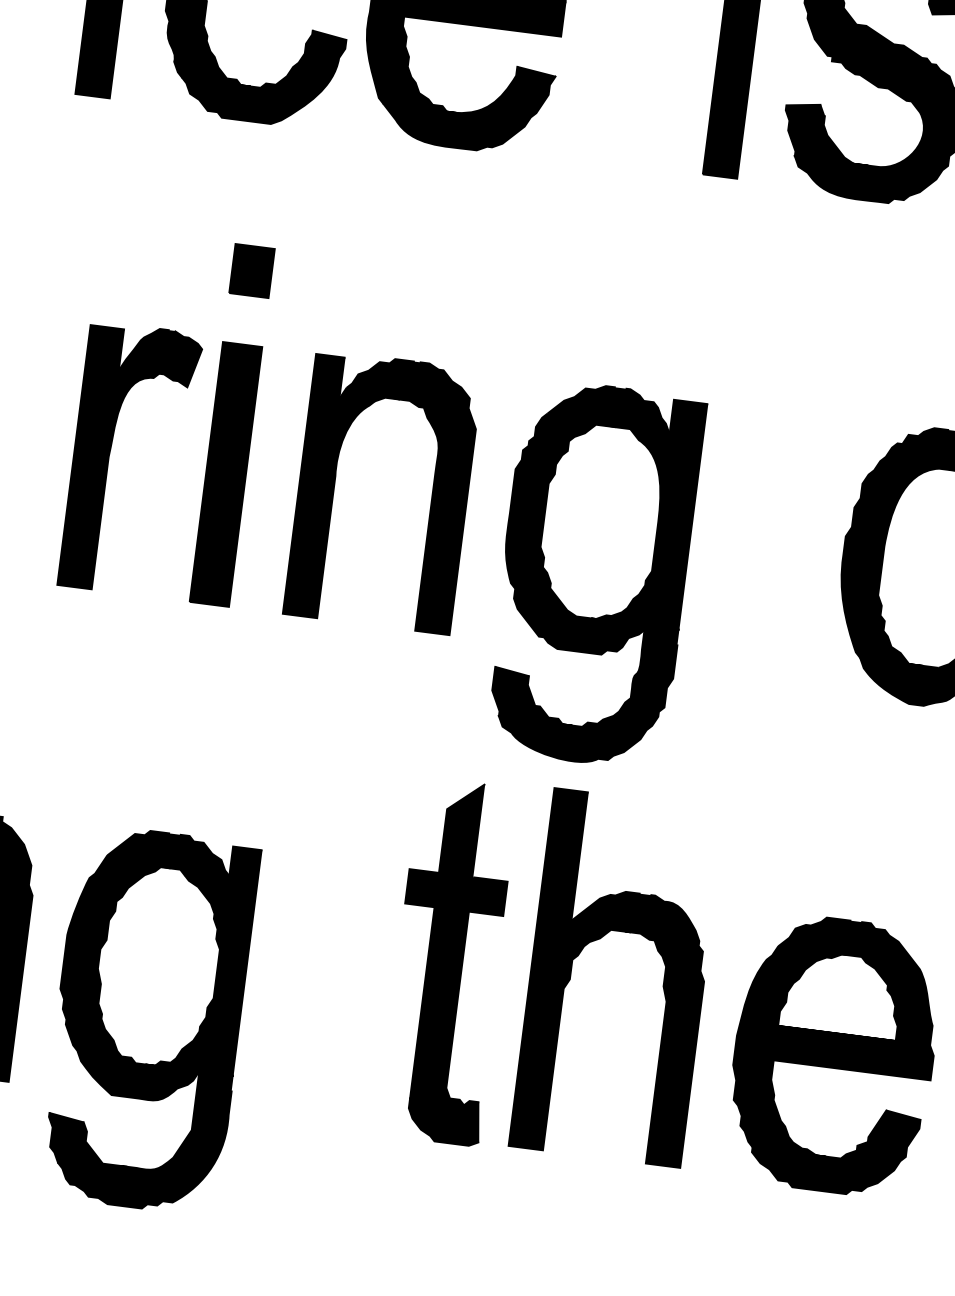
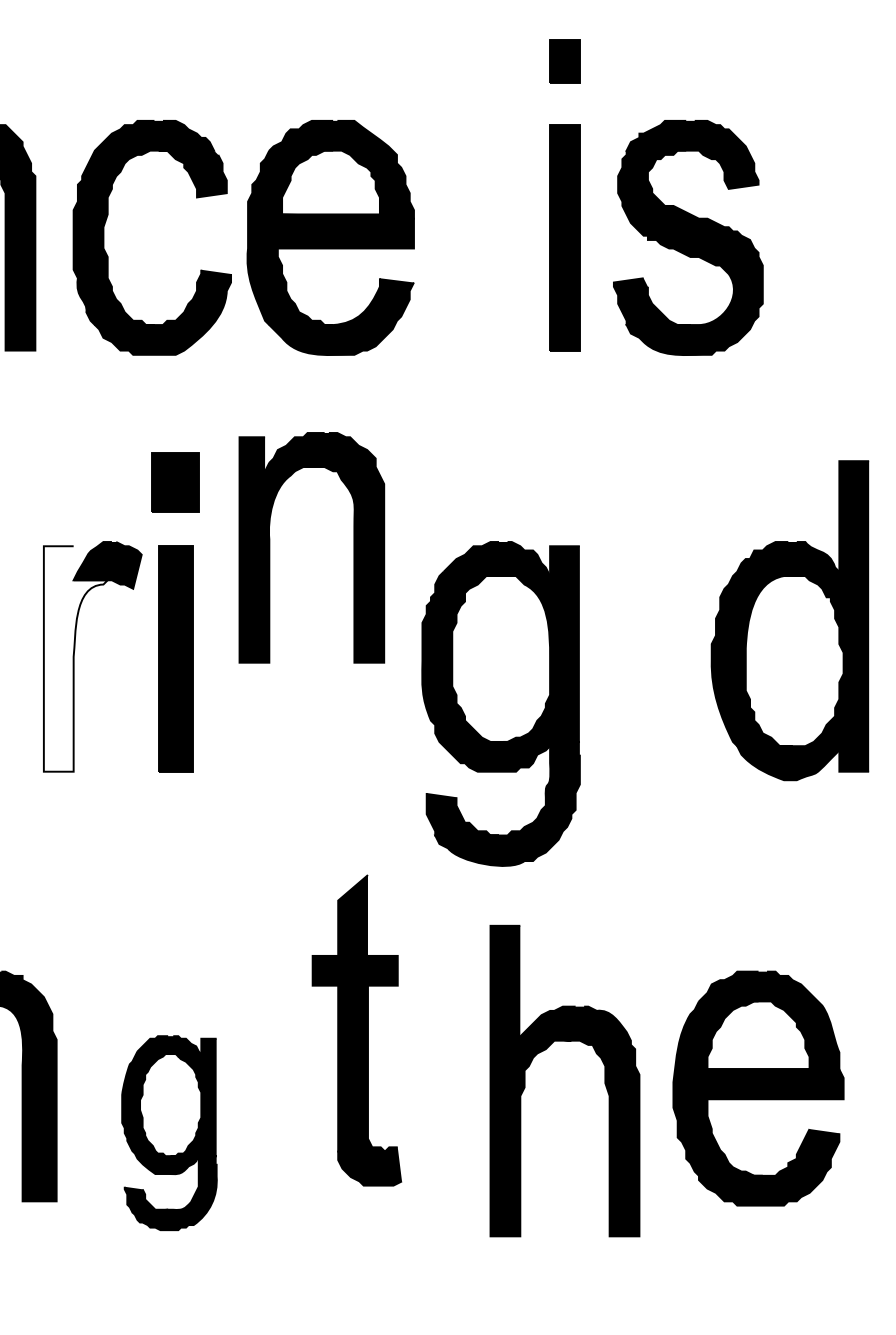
part: (251, 271) -> (175, 482), size x1.4
fill: (110, 459) -> (75, 658), removed
part: (335, 485) -> (270, 547), moved
part: (599, 939) -> (545, 1050), moved
part: (449, 961) -> (356, 1030), moved
part: (148, 1019) -> (169, 1132), size x0.6

